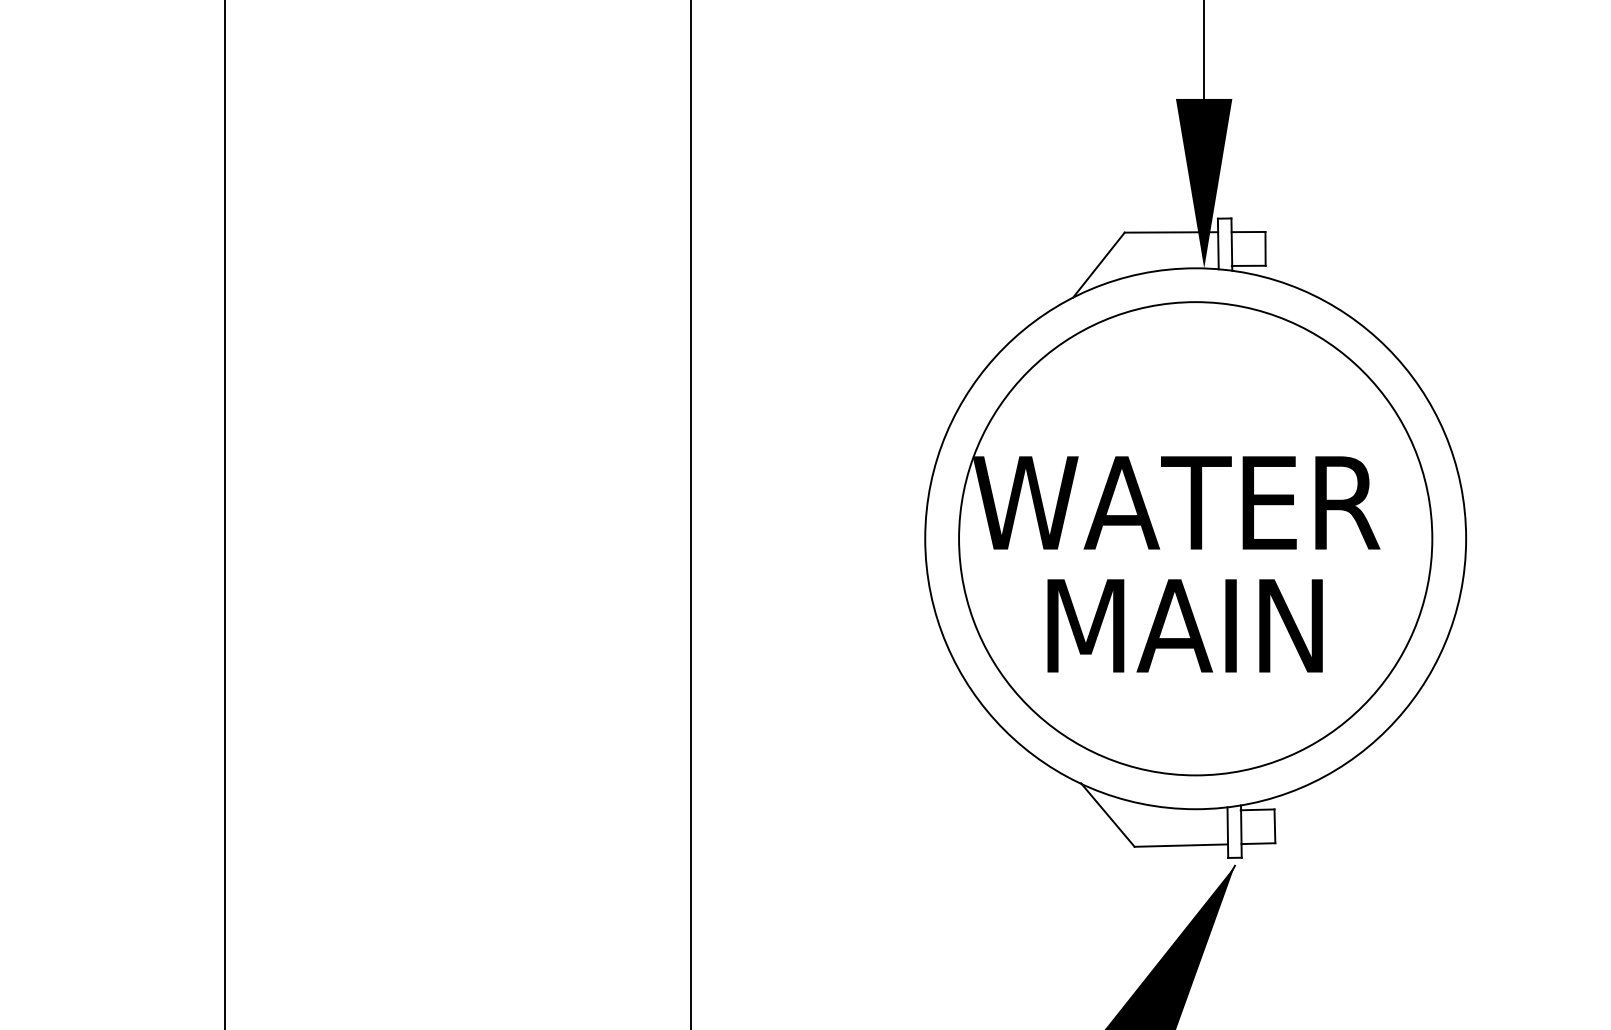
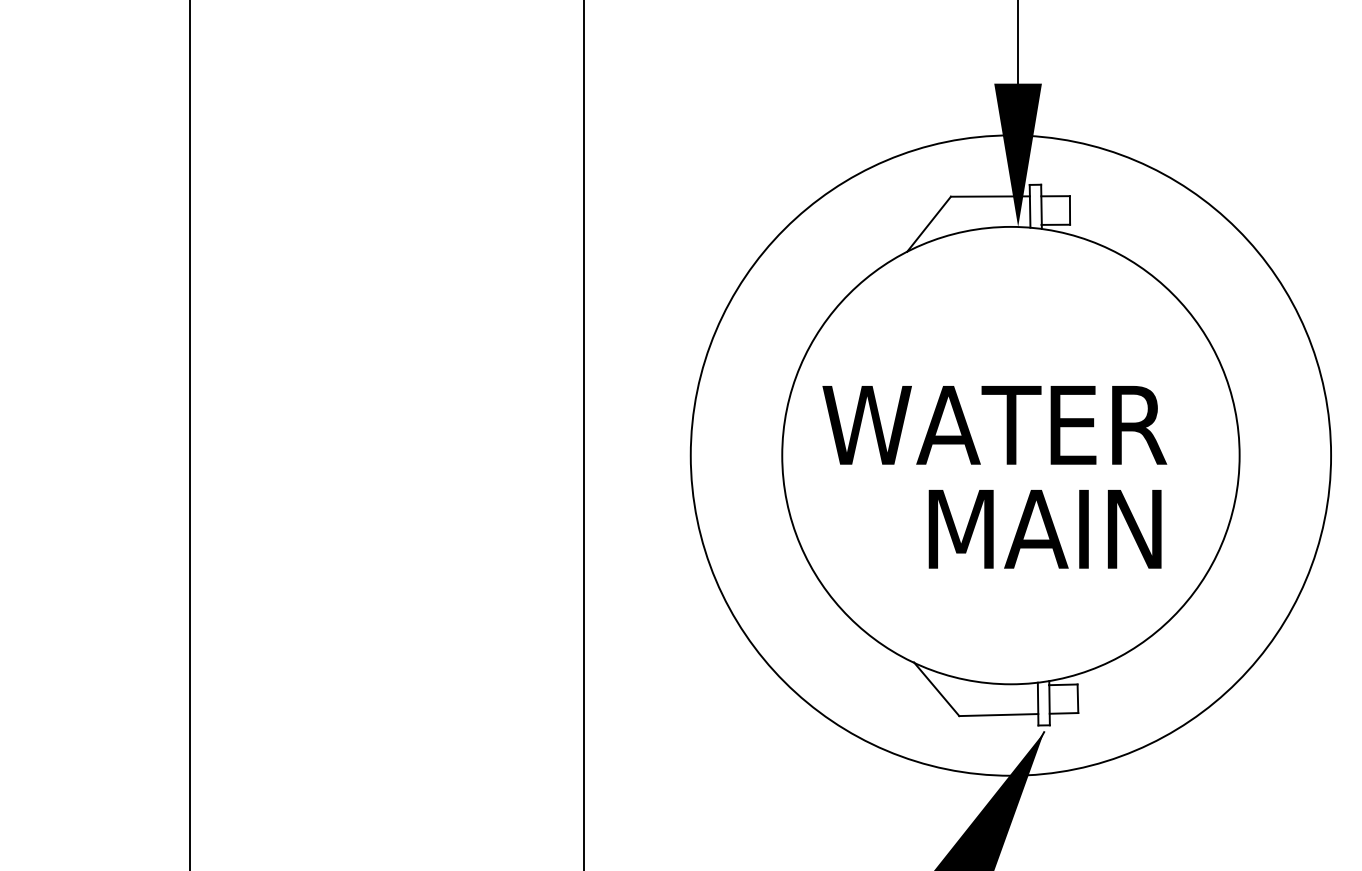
circle: (1195, 538) -> (1010, 455), size x1.6
text: (1184, 625) -> (1044, 528), moved

